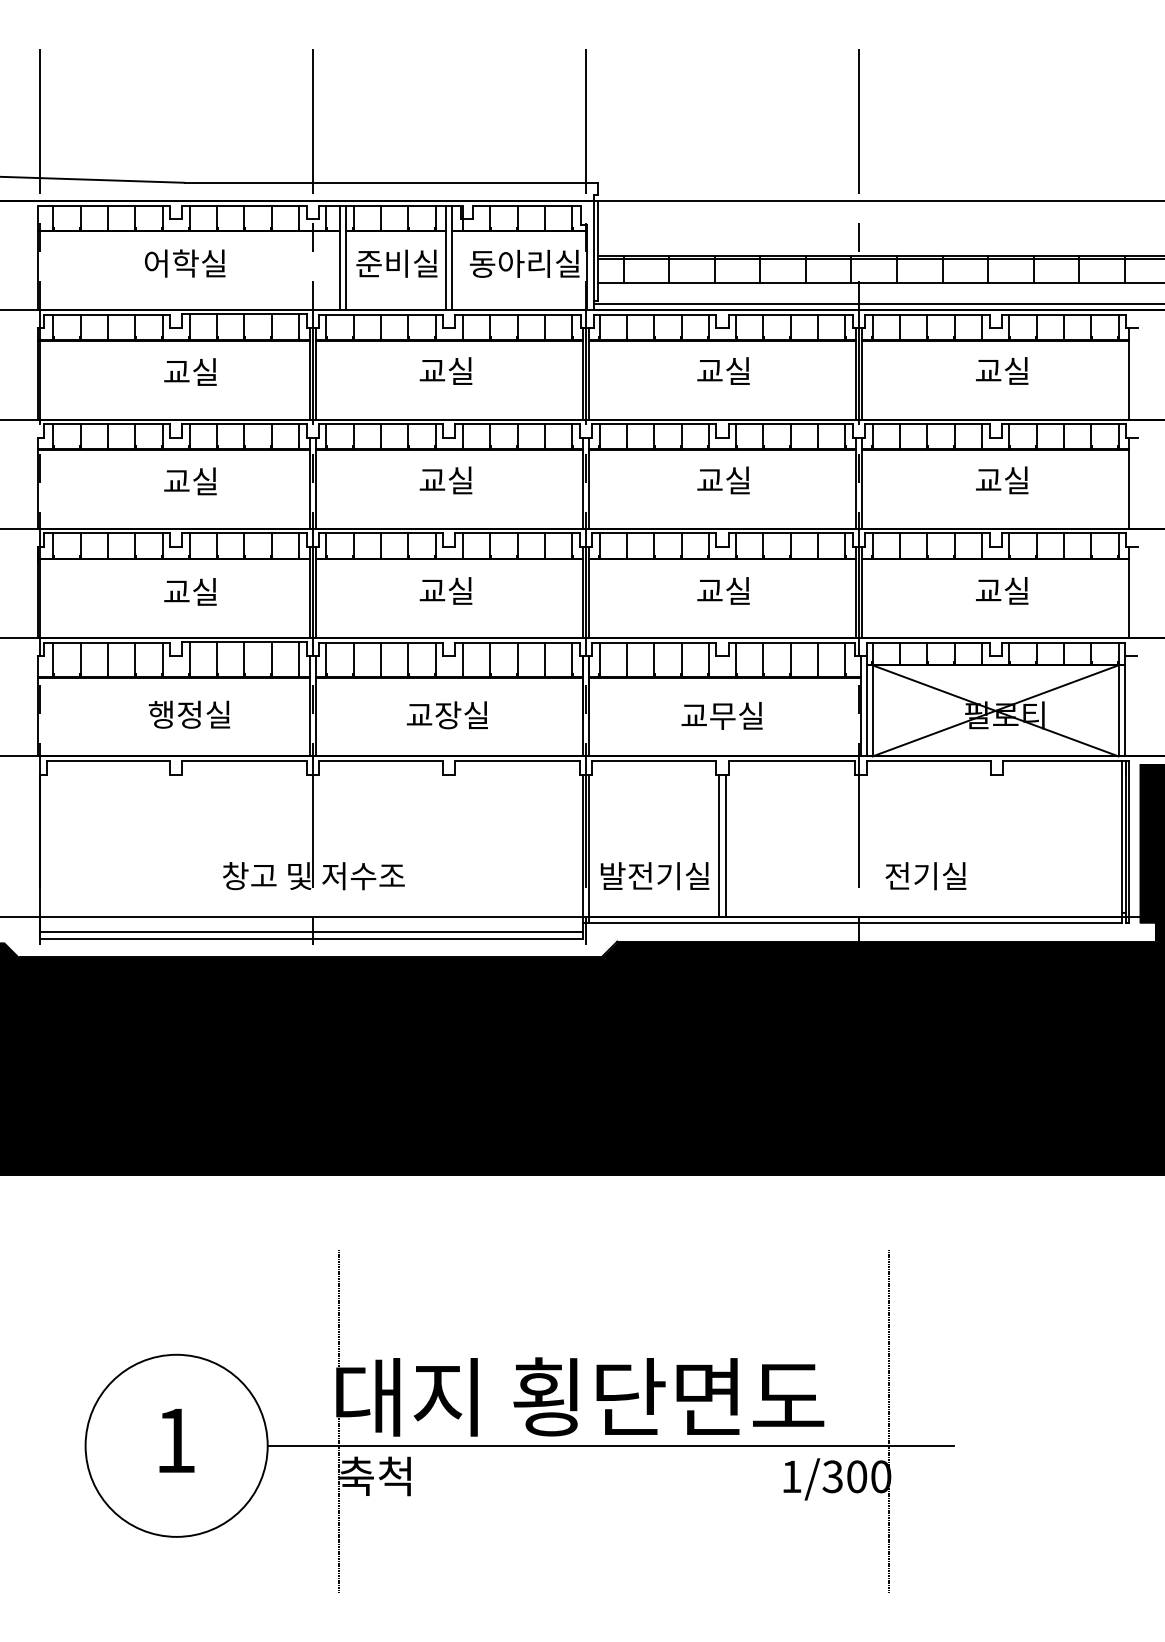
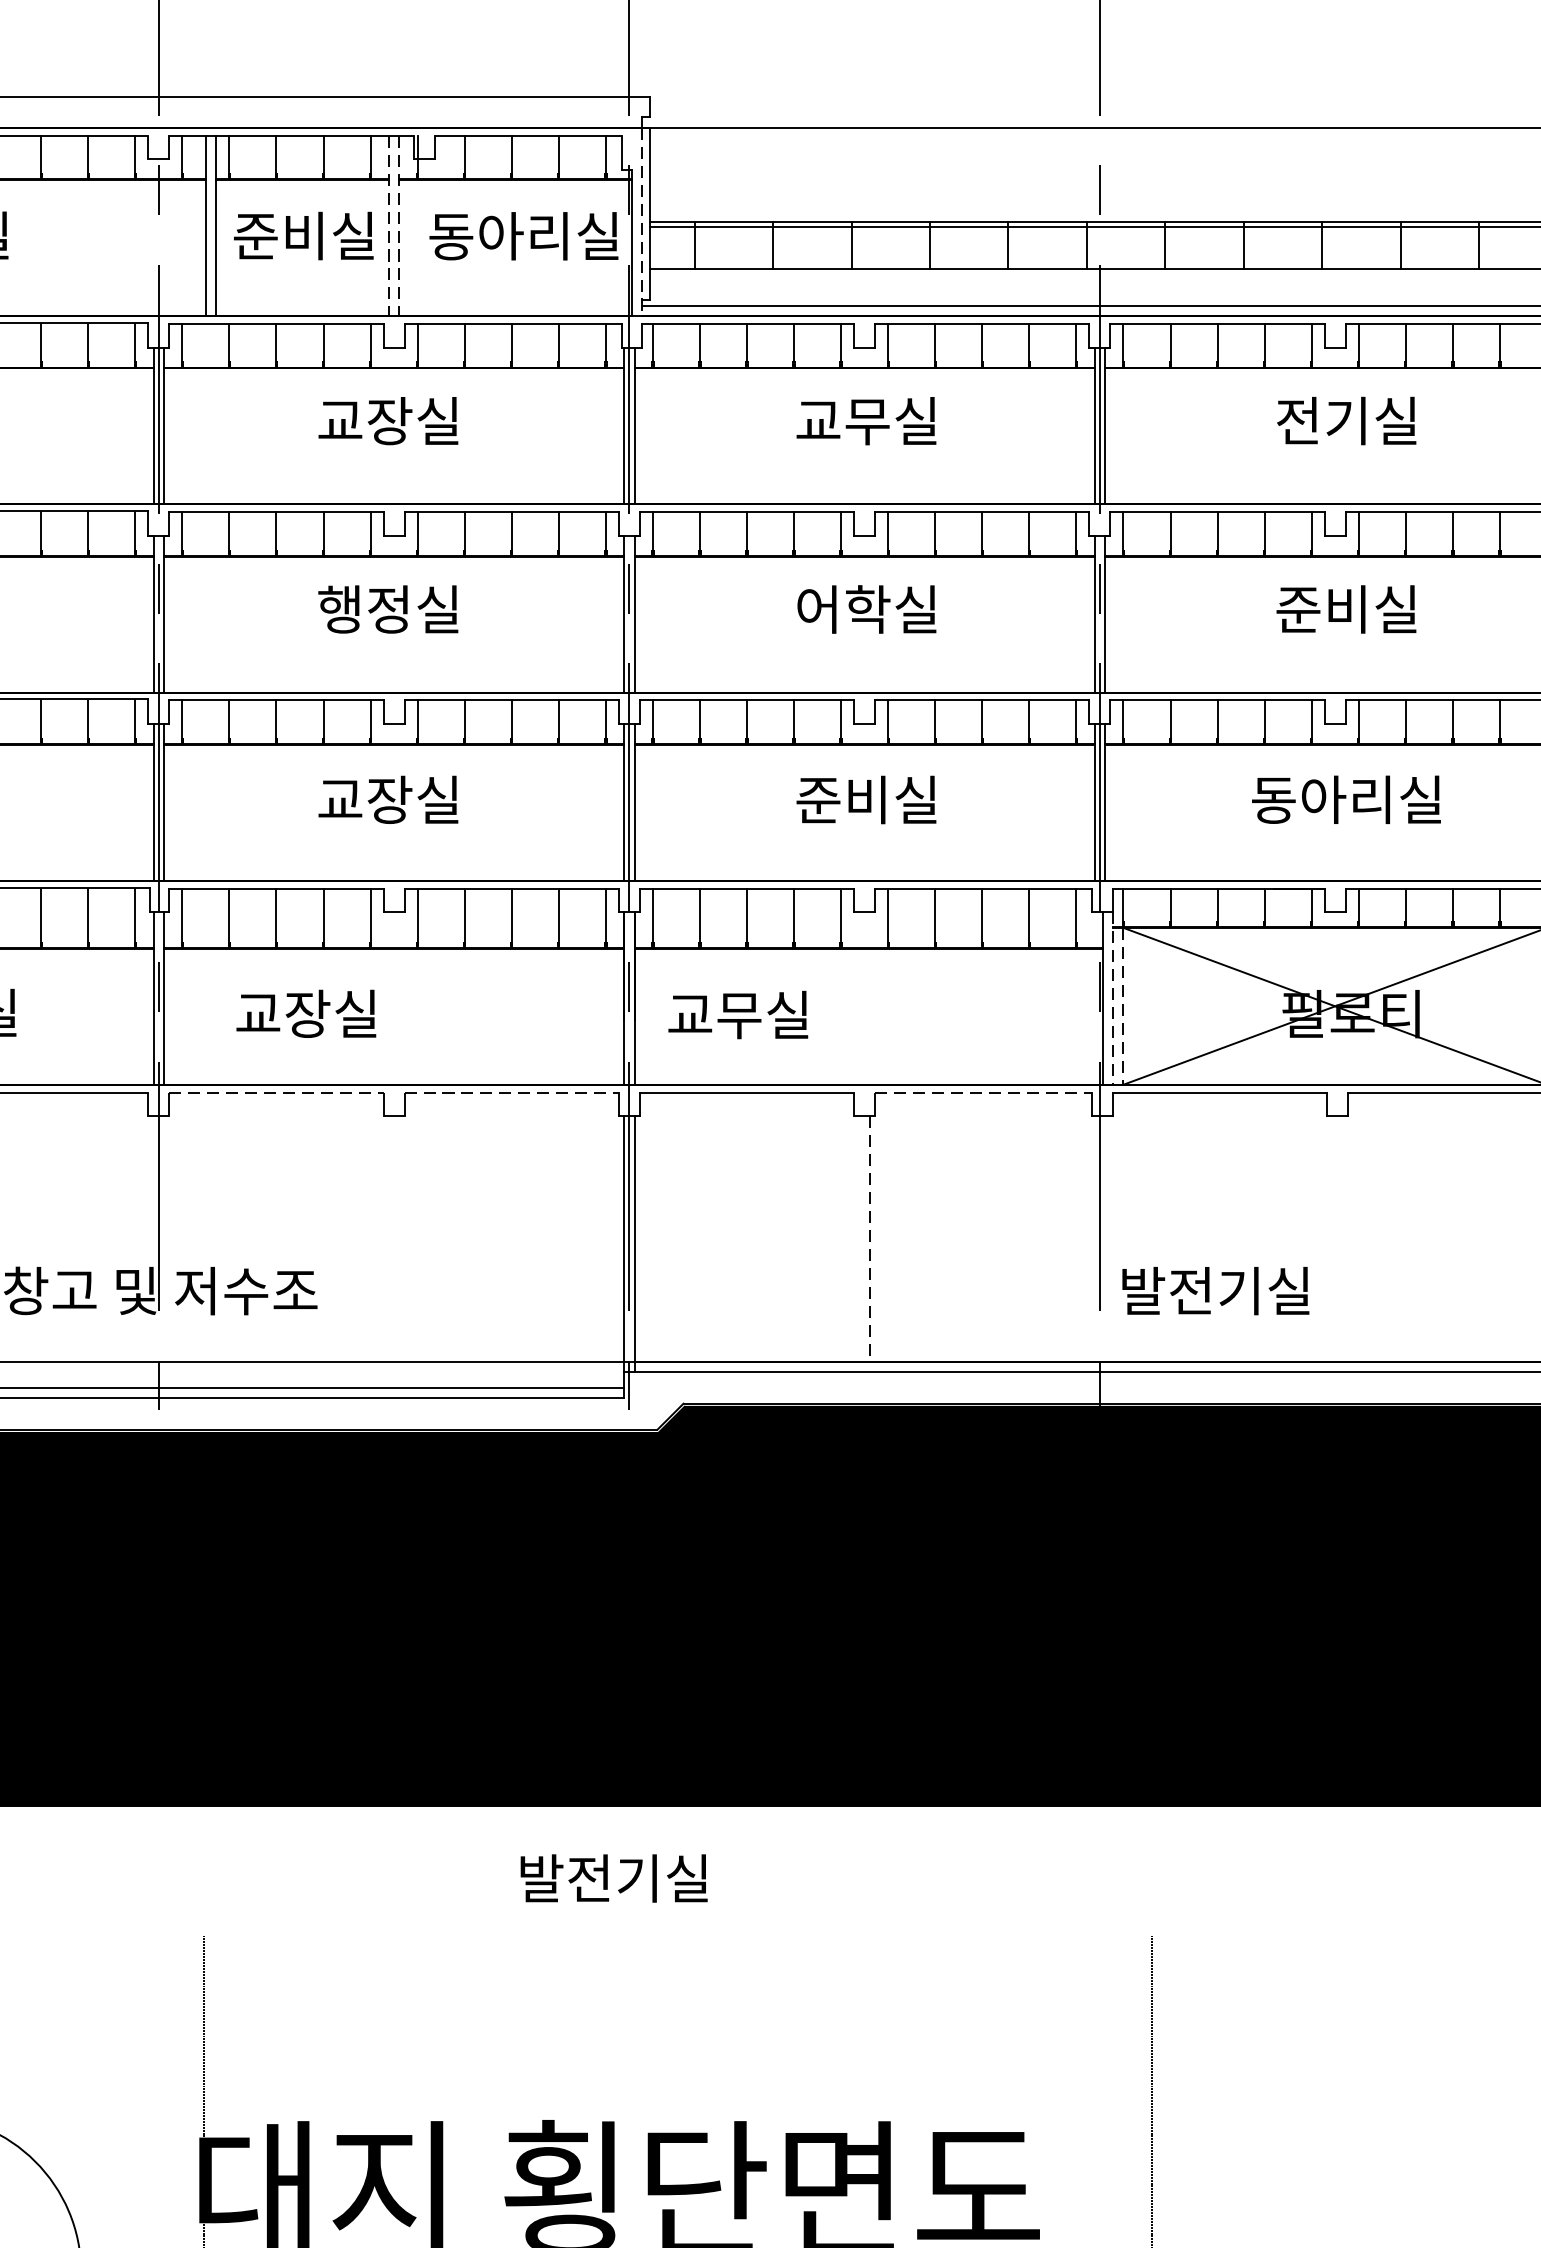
line: (593, 255) -> (642, 221), solid -> dashed
line: (446, 258) -> (389, 226), solid -> dashed
line: (452, 258) -> (399, 226), solid -> dashed
text: (445, 371) -> (387, 421), 교실 -> 교장실
text: (723, 371) -> (866, 421), 교실 -> 교무실
text: (1002, 371) -> (1347, 421), 교실 -> 전기실
text: (445, 480) -> (387, 609), 교실 -> 행정실
text: (723, 480) -> (866, 609), 교실 -> 어학실
text: (1001, 480) -> (1345, 609), 교실 -> 준비실
text: (445, 590) -> (387, 798), 교실 -> 교장실
text: (723, 591) -> (866, 800), 교실 -> 준비실
text: (1001, 591) -> (1345, 800), 교실 -> 동아리실
line: (866, 706) -> (1112, 998), solid -> dashed
line: (872, 710) -> (1123, 1005), solid -> dashed
text: (446, 715) -> (304, 1014), moved
text: (721, 715) -> (737, 1014), moved
line: (381, 760) -> (277, 1091), solid -> dashed
line: (518, 760) -> (513, 1091), solid -> dashed
line: (791, 760) -> (983, 1091), solid -> dashed
line: (719, 845) -> (859, 1238), removed
line: (725, 846) -> (869, 1239), solid -> dashed
text: (654, 876) -> (613, 1879), moved
text: (926, 876) -> (1216, 1291), 전기실 -> 발전기실

